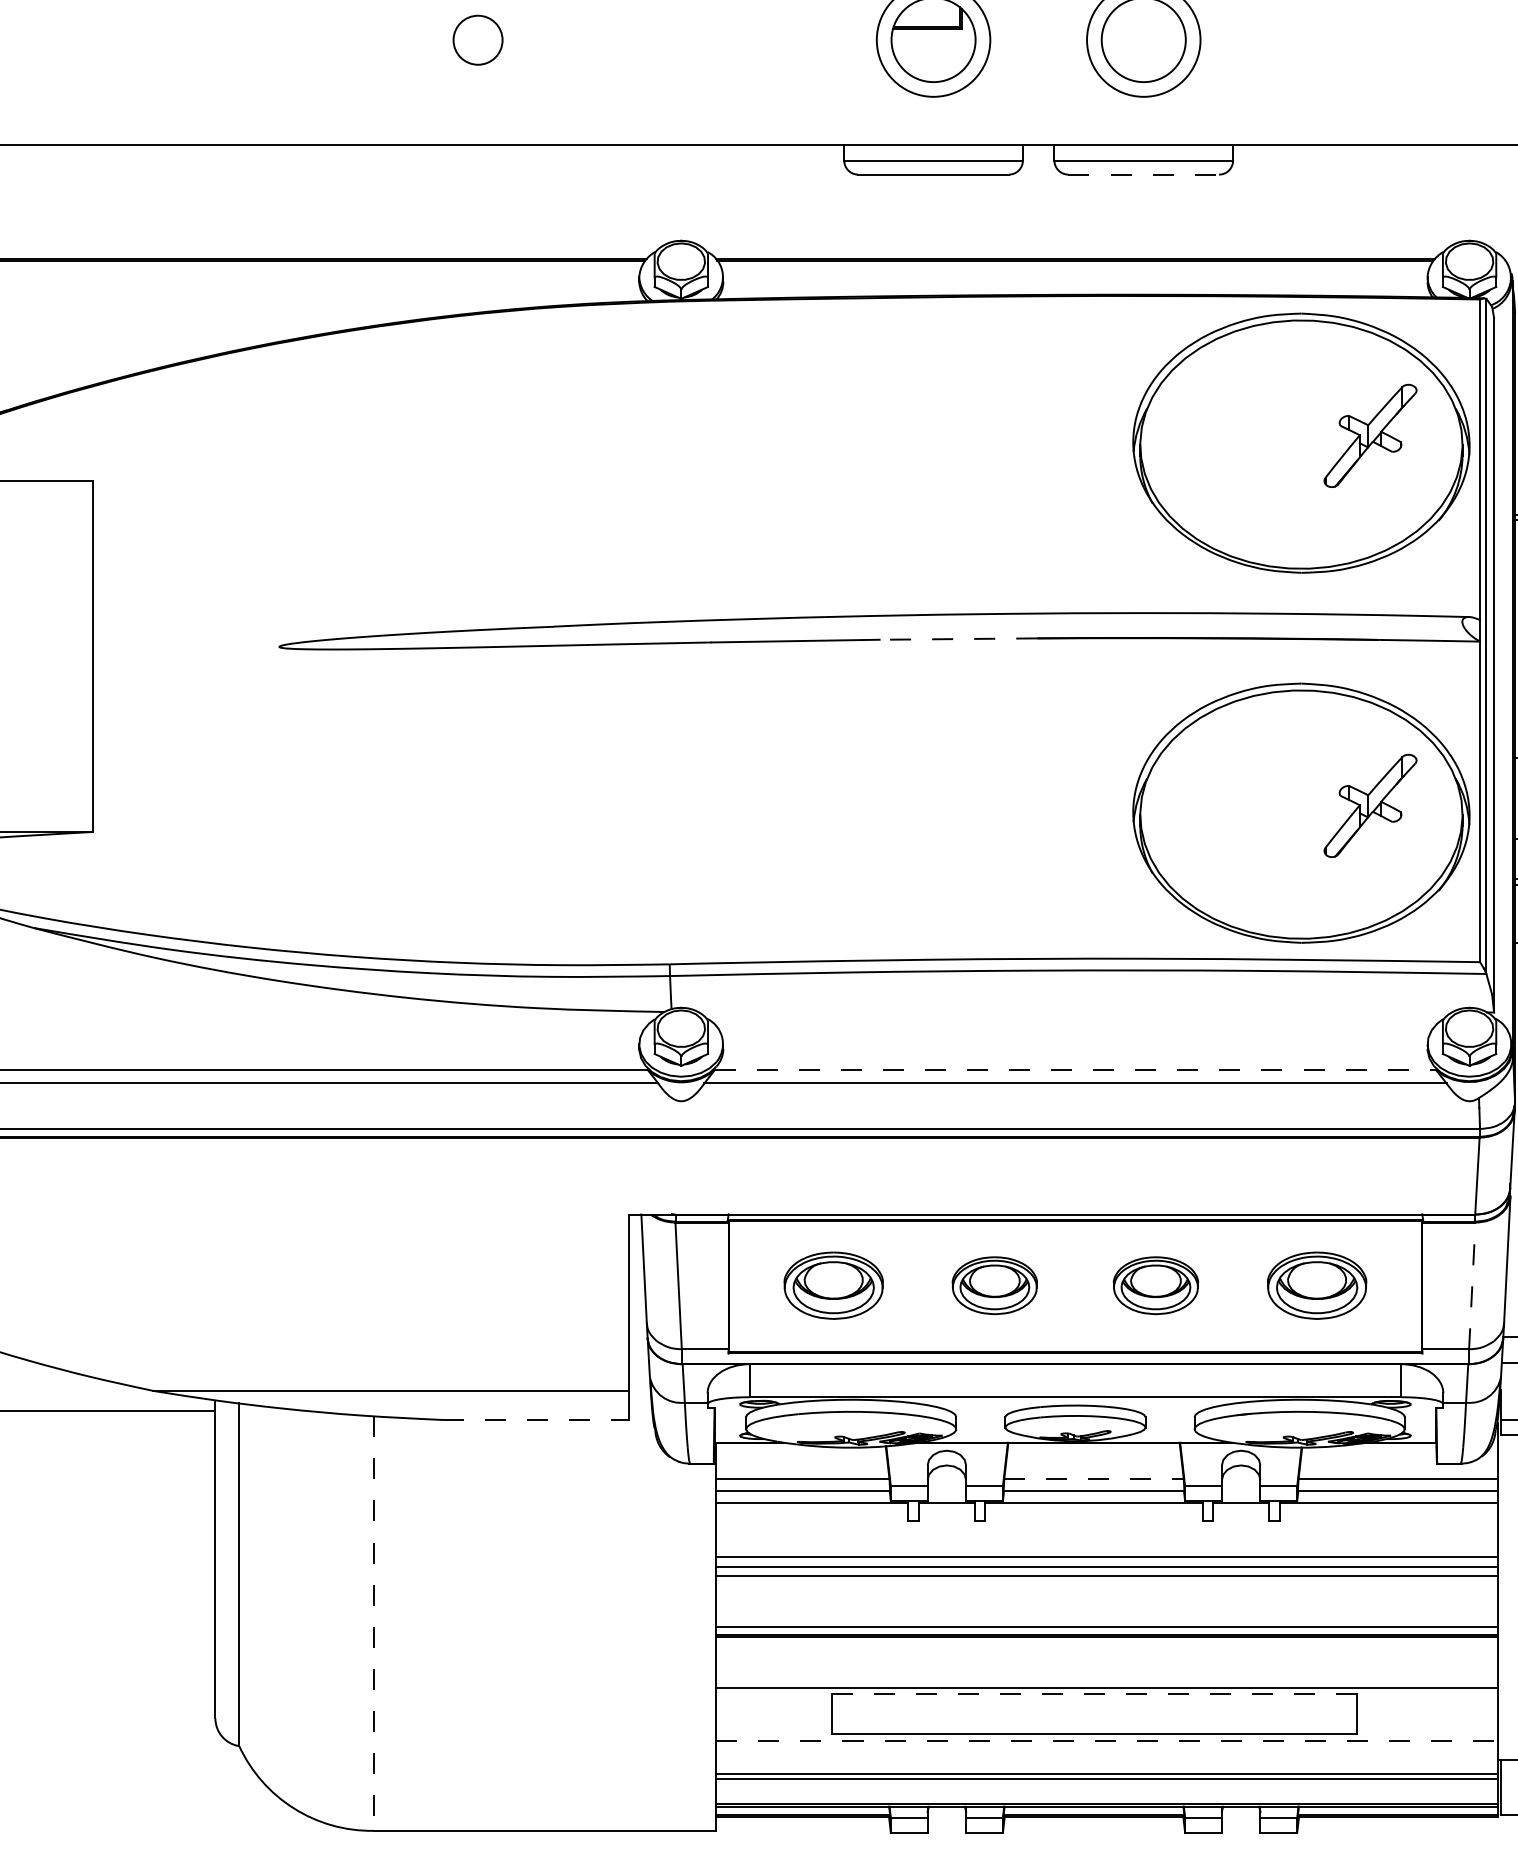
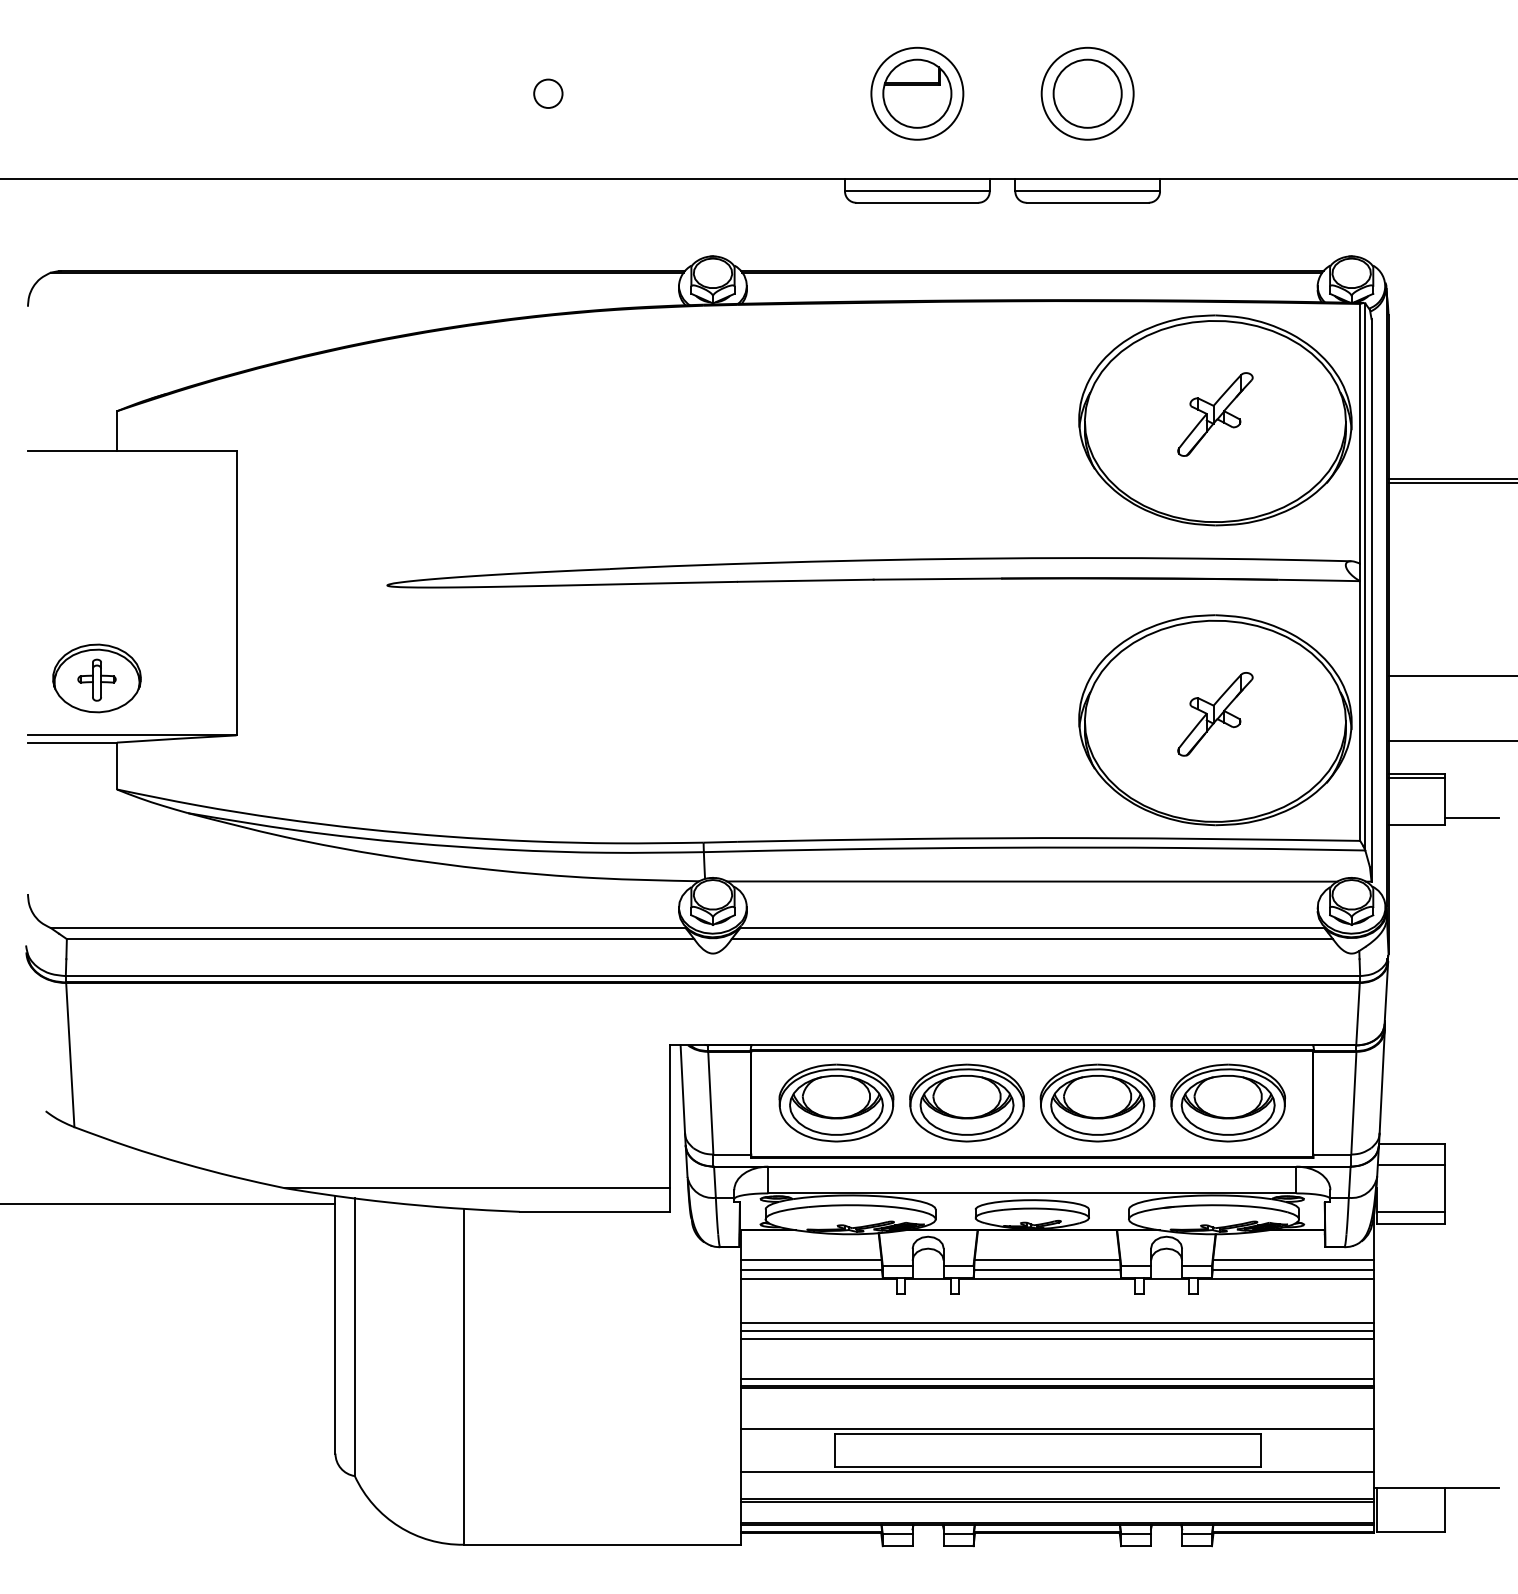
circle: (478, 39) -> (548, 93), size x0.71
line: (1144, 174) -> (1088, 202), dashed -> solid
part: (1370, 435) -> (1215, 414), moved
line: (958, 639) -> (937, 579), dashed -> solid
part: (1370, 806) -> (1215, 714), moved
line: (1074, 1012) -> (1031, 881), added
line: (1075, 1070) -> (1032, 928), dashed -> solid
part: (833, 1285) -> (836, 1102), size x1.43
part: (994, 1285) -> (966, 1102), size x1.67
part: (1155, 1285) -> (1097, 1102), size x1.67
part: (1316, 1285) -> (1227, 1102), size x1.43
line: (1471, 1285) -> (1353, 1102), dashed -> solid
line: (536, 1419) -> (595, 1211), dashed -> solid
line: (1094, 1478) -> (1047, 1259), dashed -> solid
line: (373, 1623) -> (463, 1376), dashed -> solid
line: (1094, 1694) -> (1047, 1434), dashed -> solid
line: (1107, 1741) -> (1058, 1472), dashed -> solid

